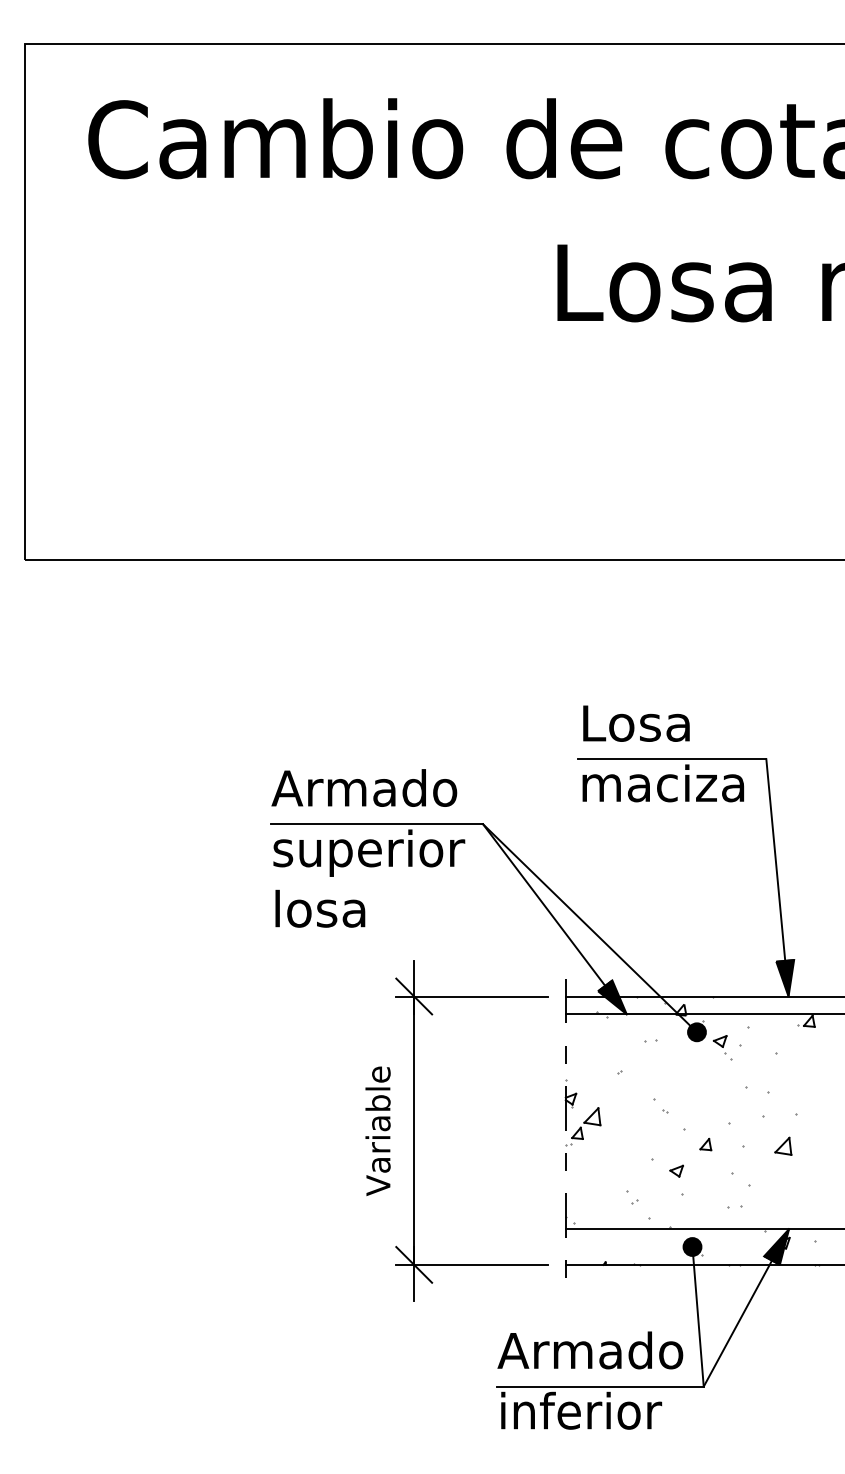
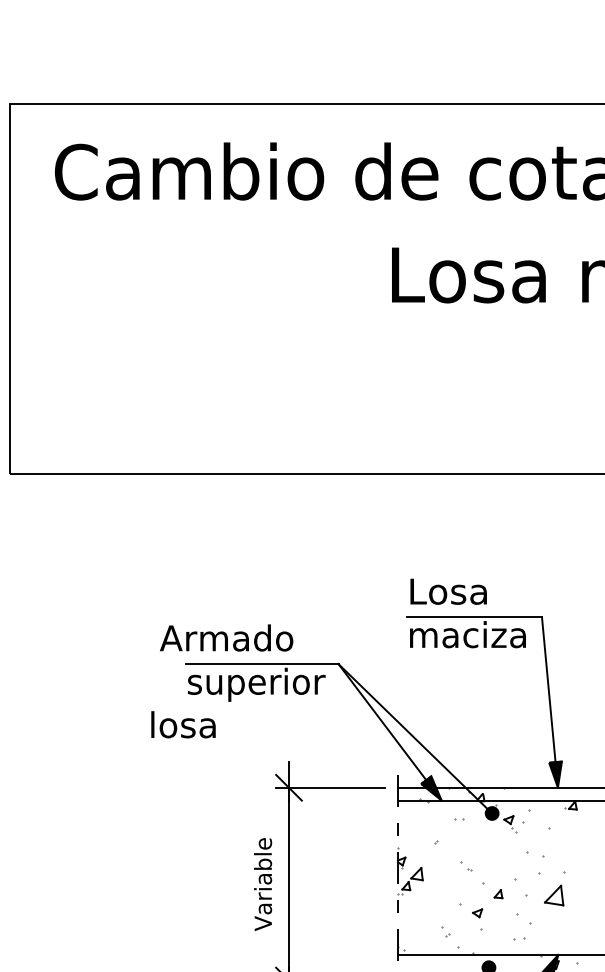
text: (364, 787) -> (226, 637), moved
text: (320, 908) -> (183, 724), moved
part: (783, 1145) -> (554, 894), size x1.6

